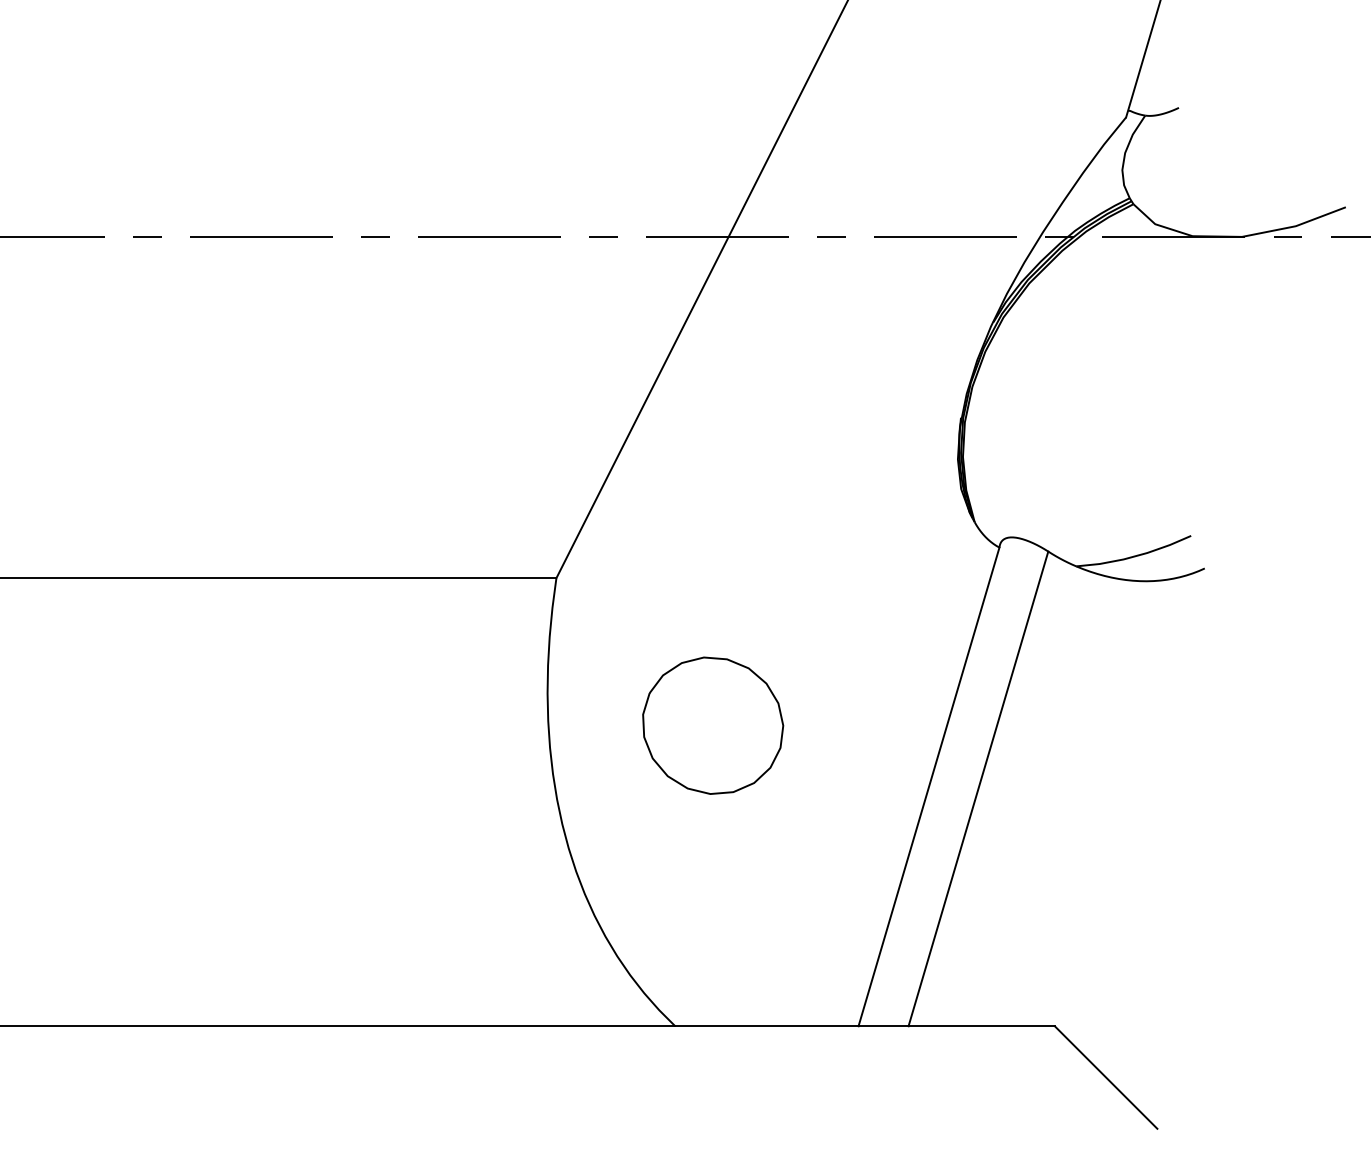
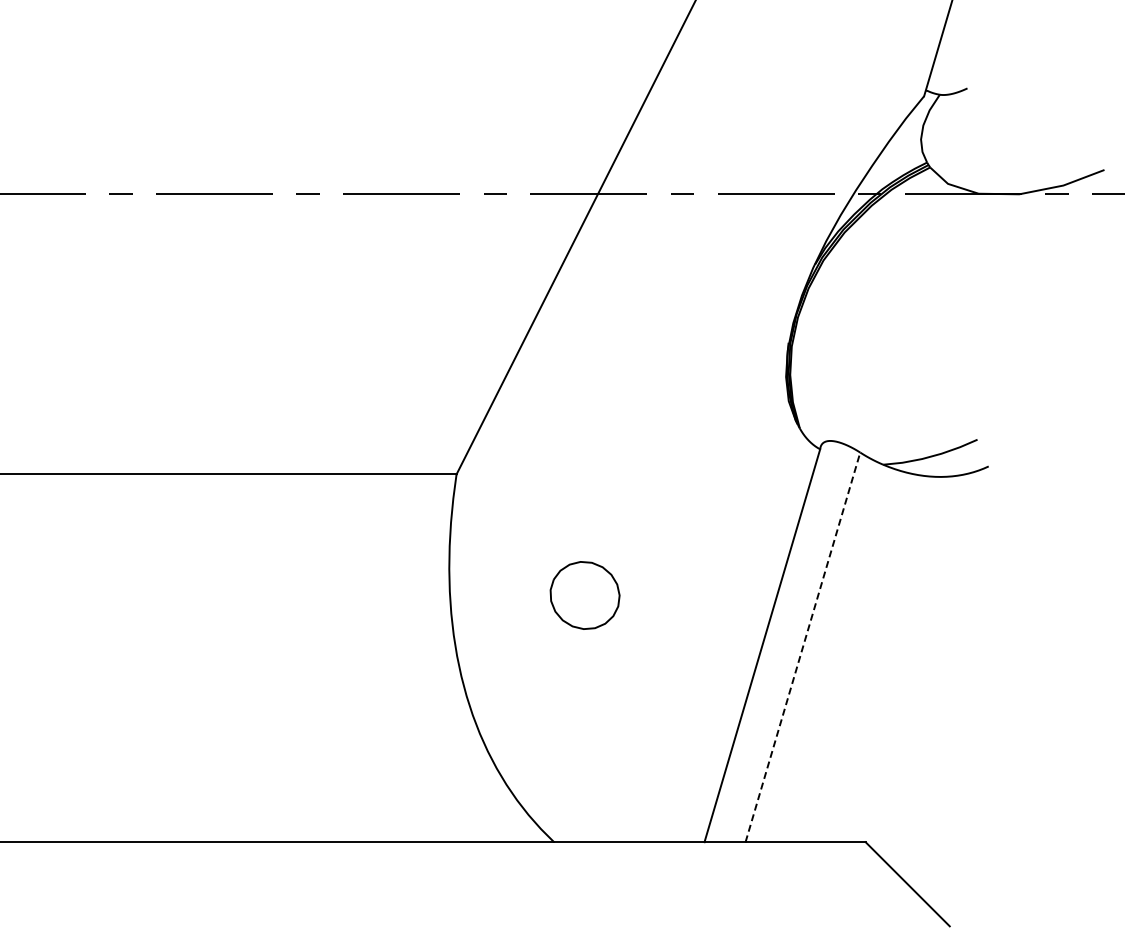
part: (712, 725) -> (584, 595), size x0.6
line: (979, 787) -> (803, 646), solid -> dashed

